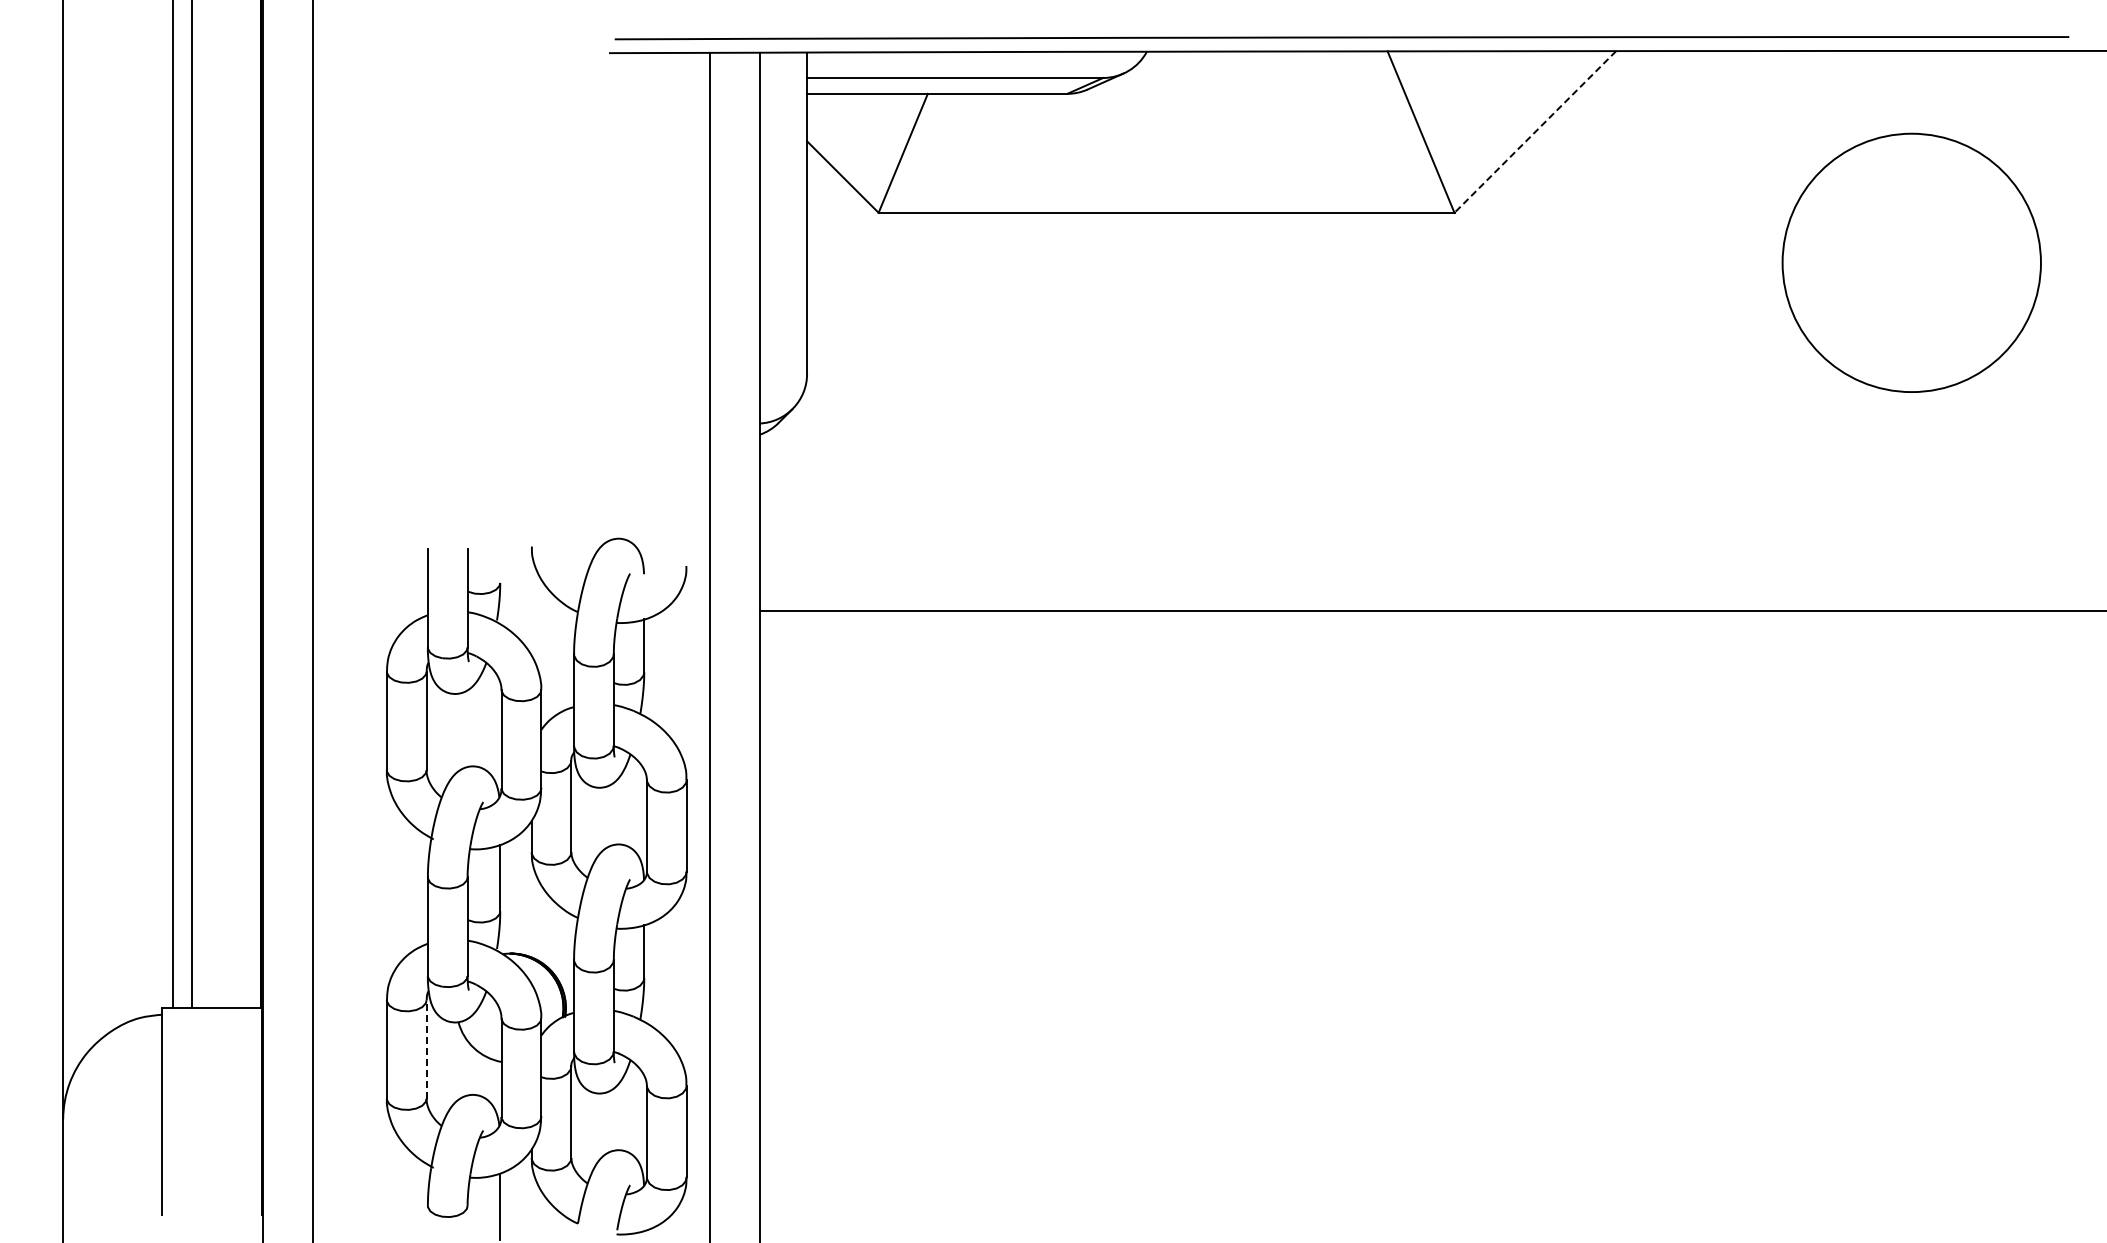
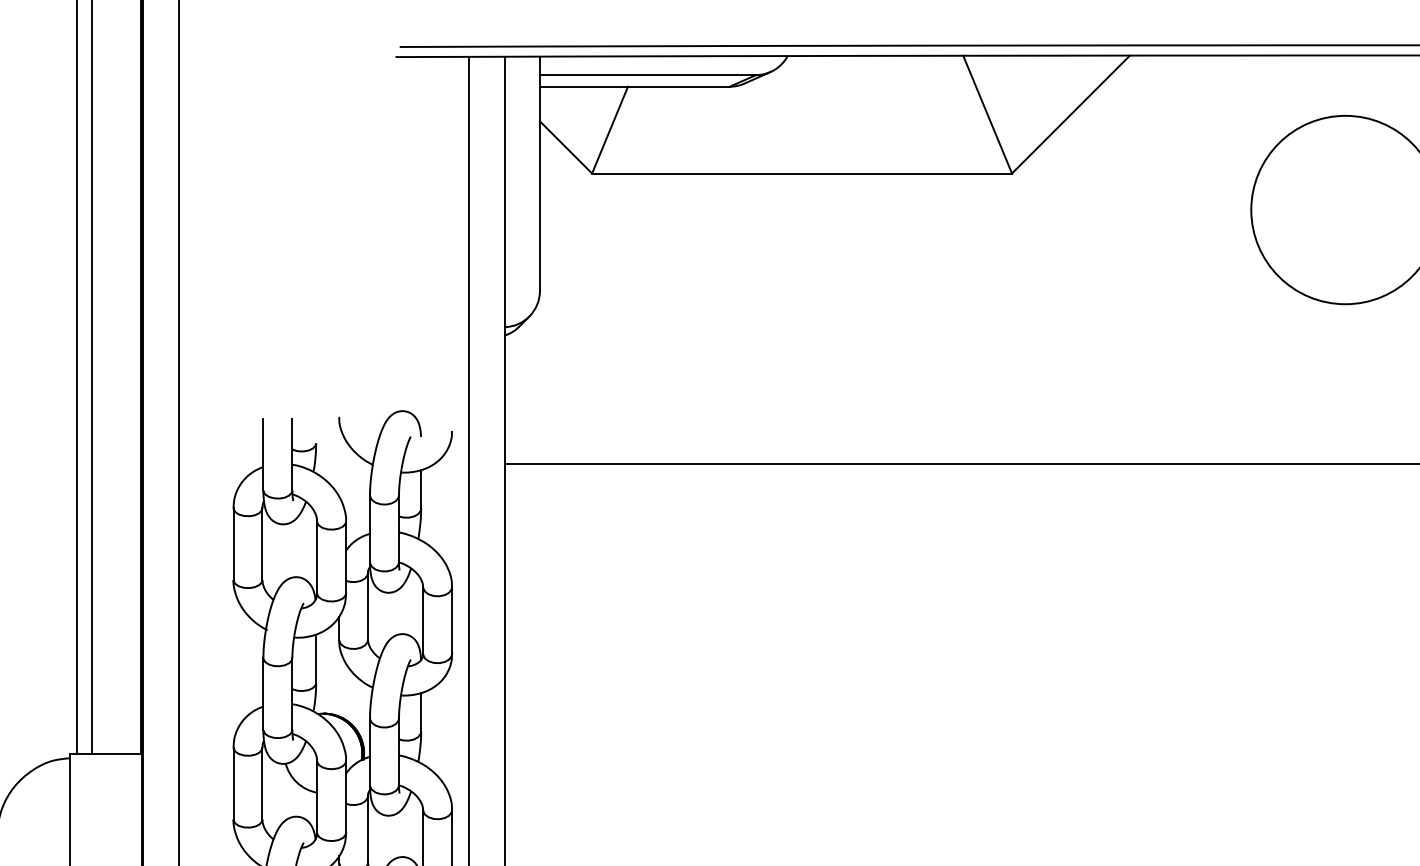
line: (1534, 132) -> (1070, 114), dashed -> solid
line: (426, 1049) -> (262, 783), dashed -> solid

